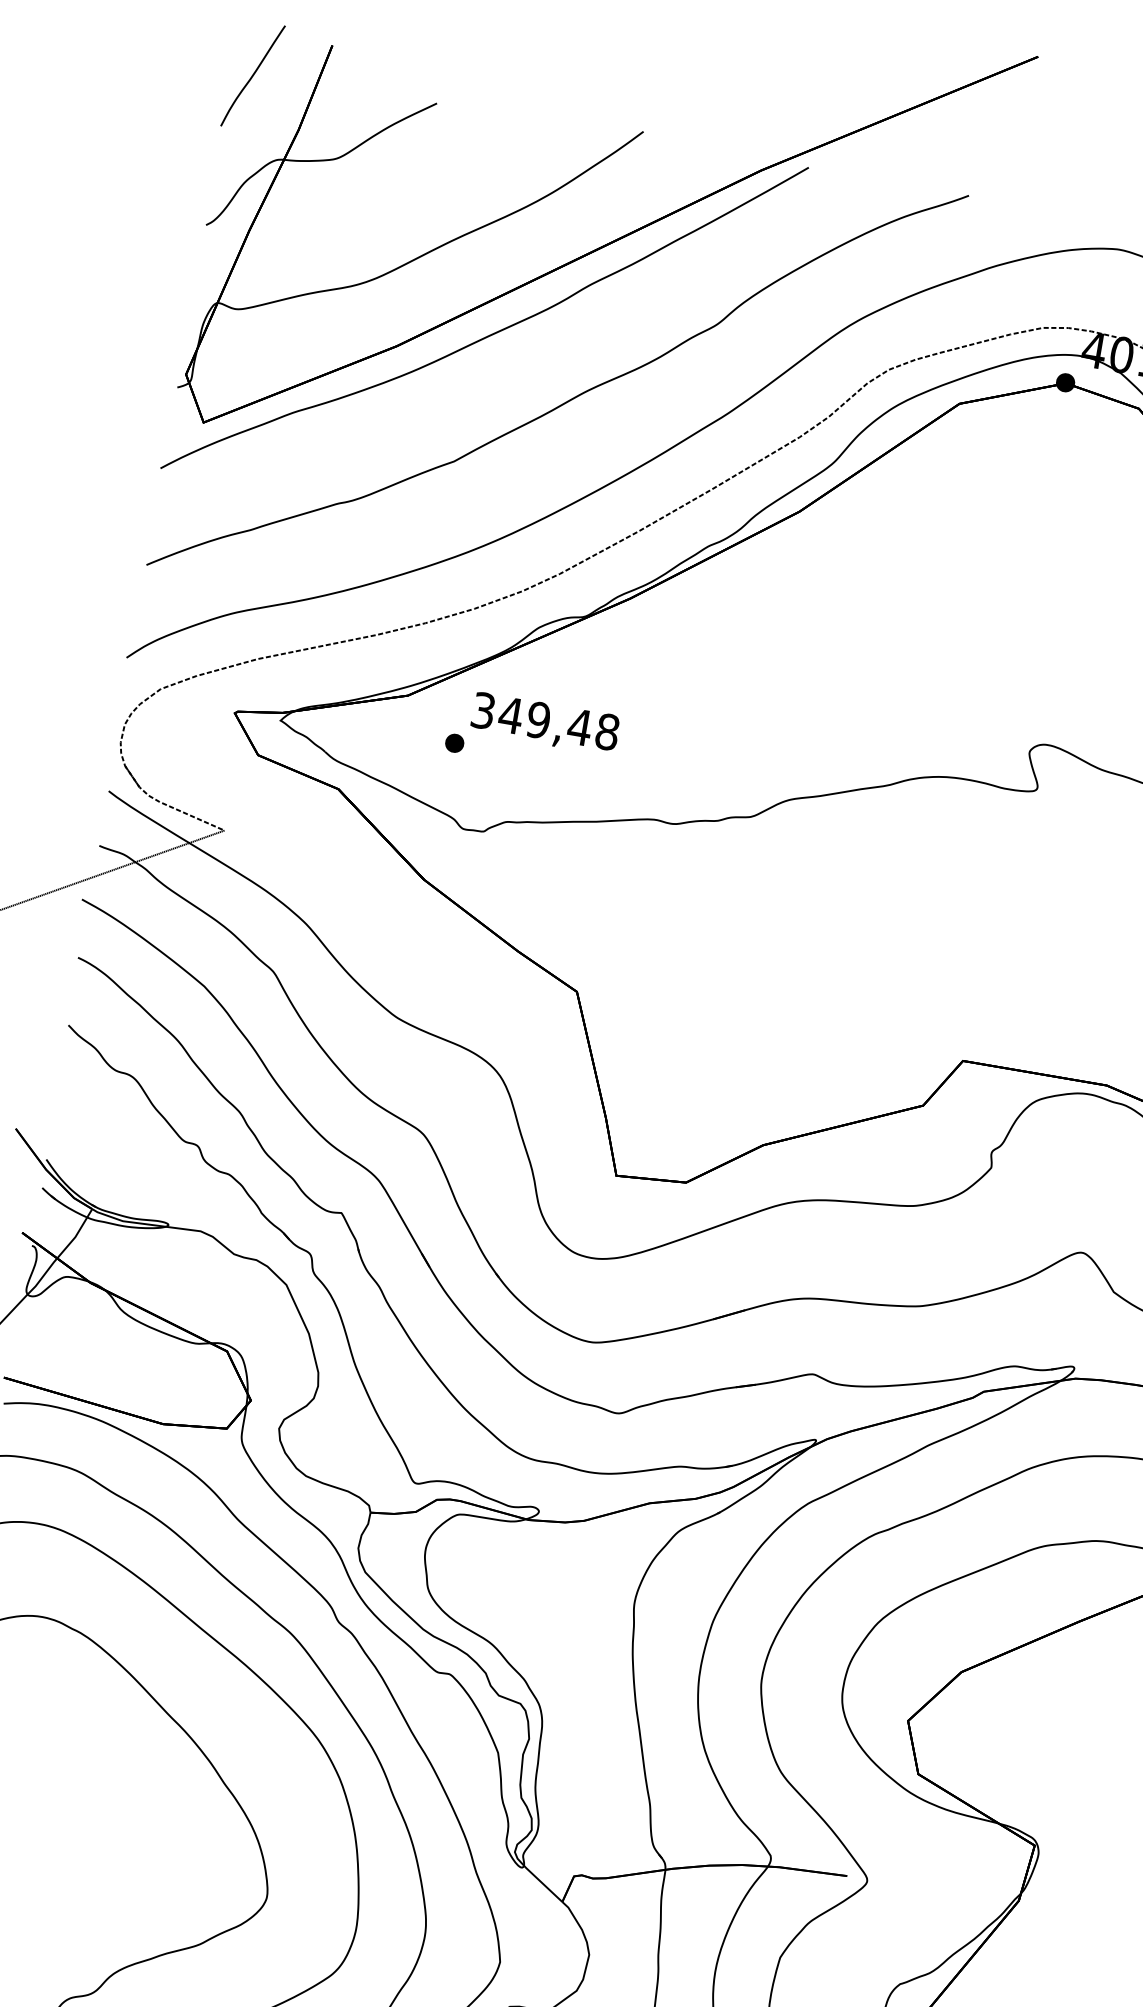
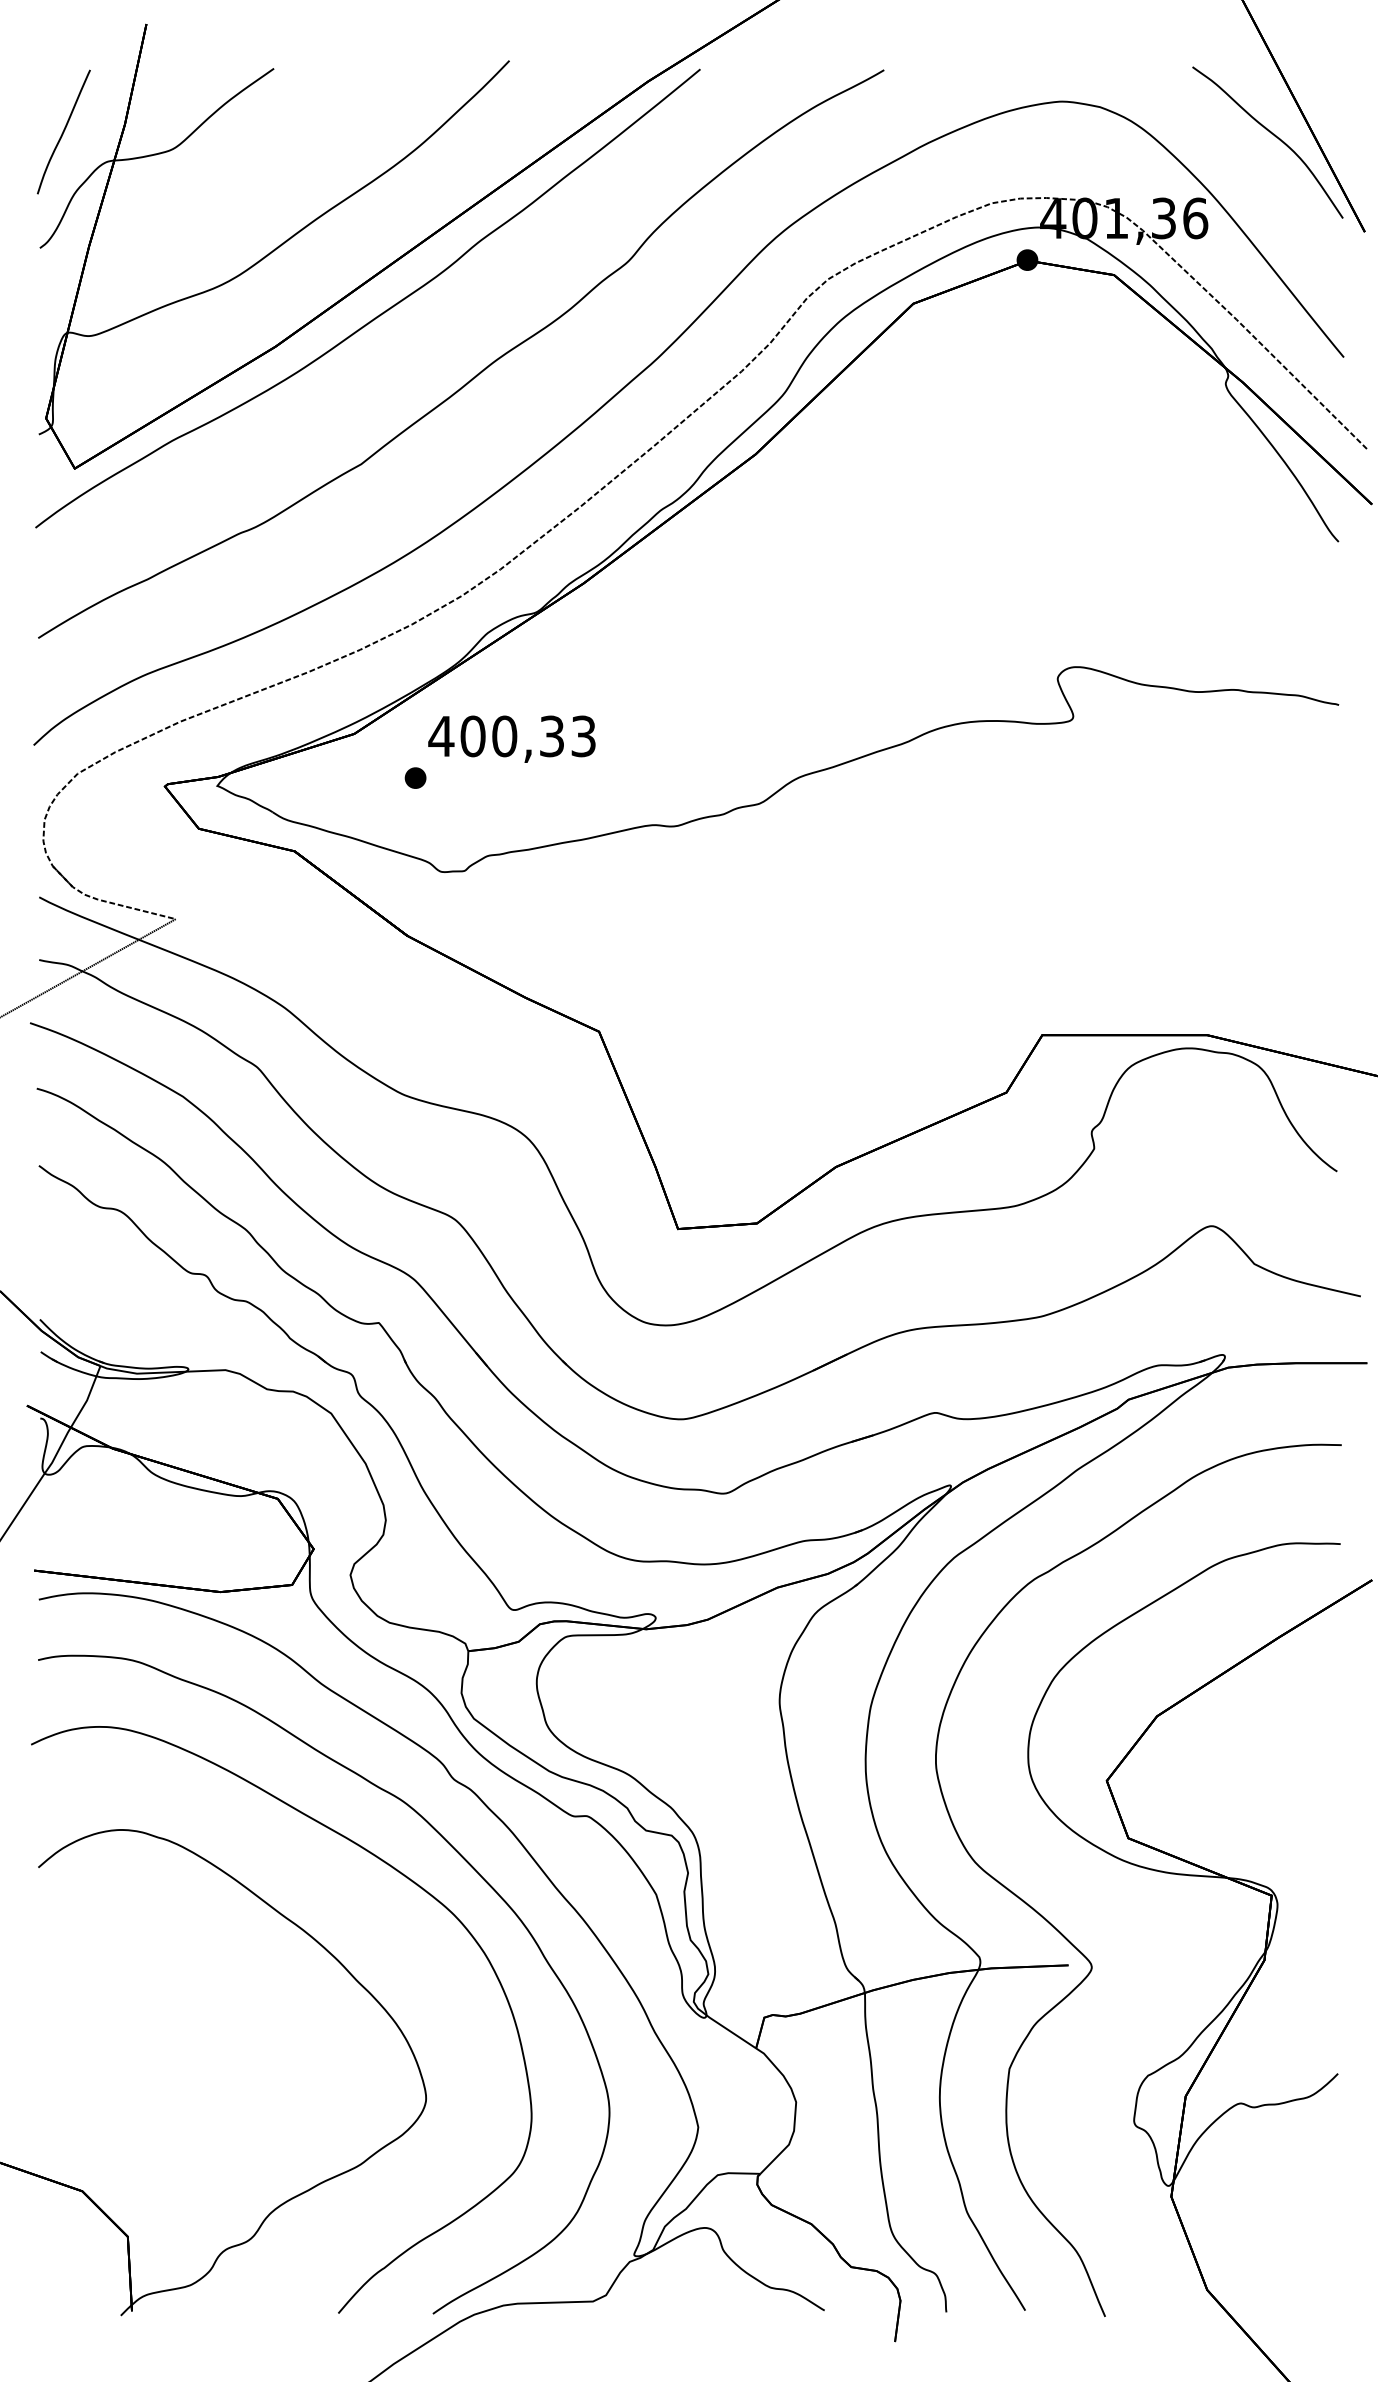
curve: (252, 75) -> (63, 131), moved
text: (545, 721) -> (512, 736), 349,48 -> 400,33

